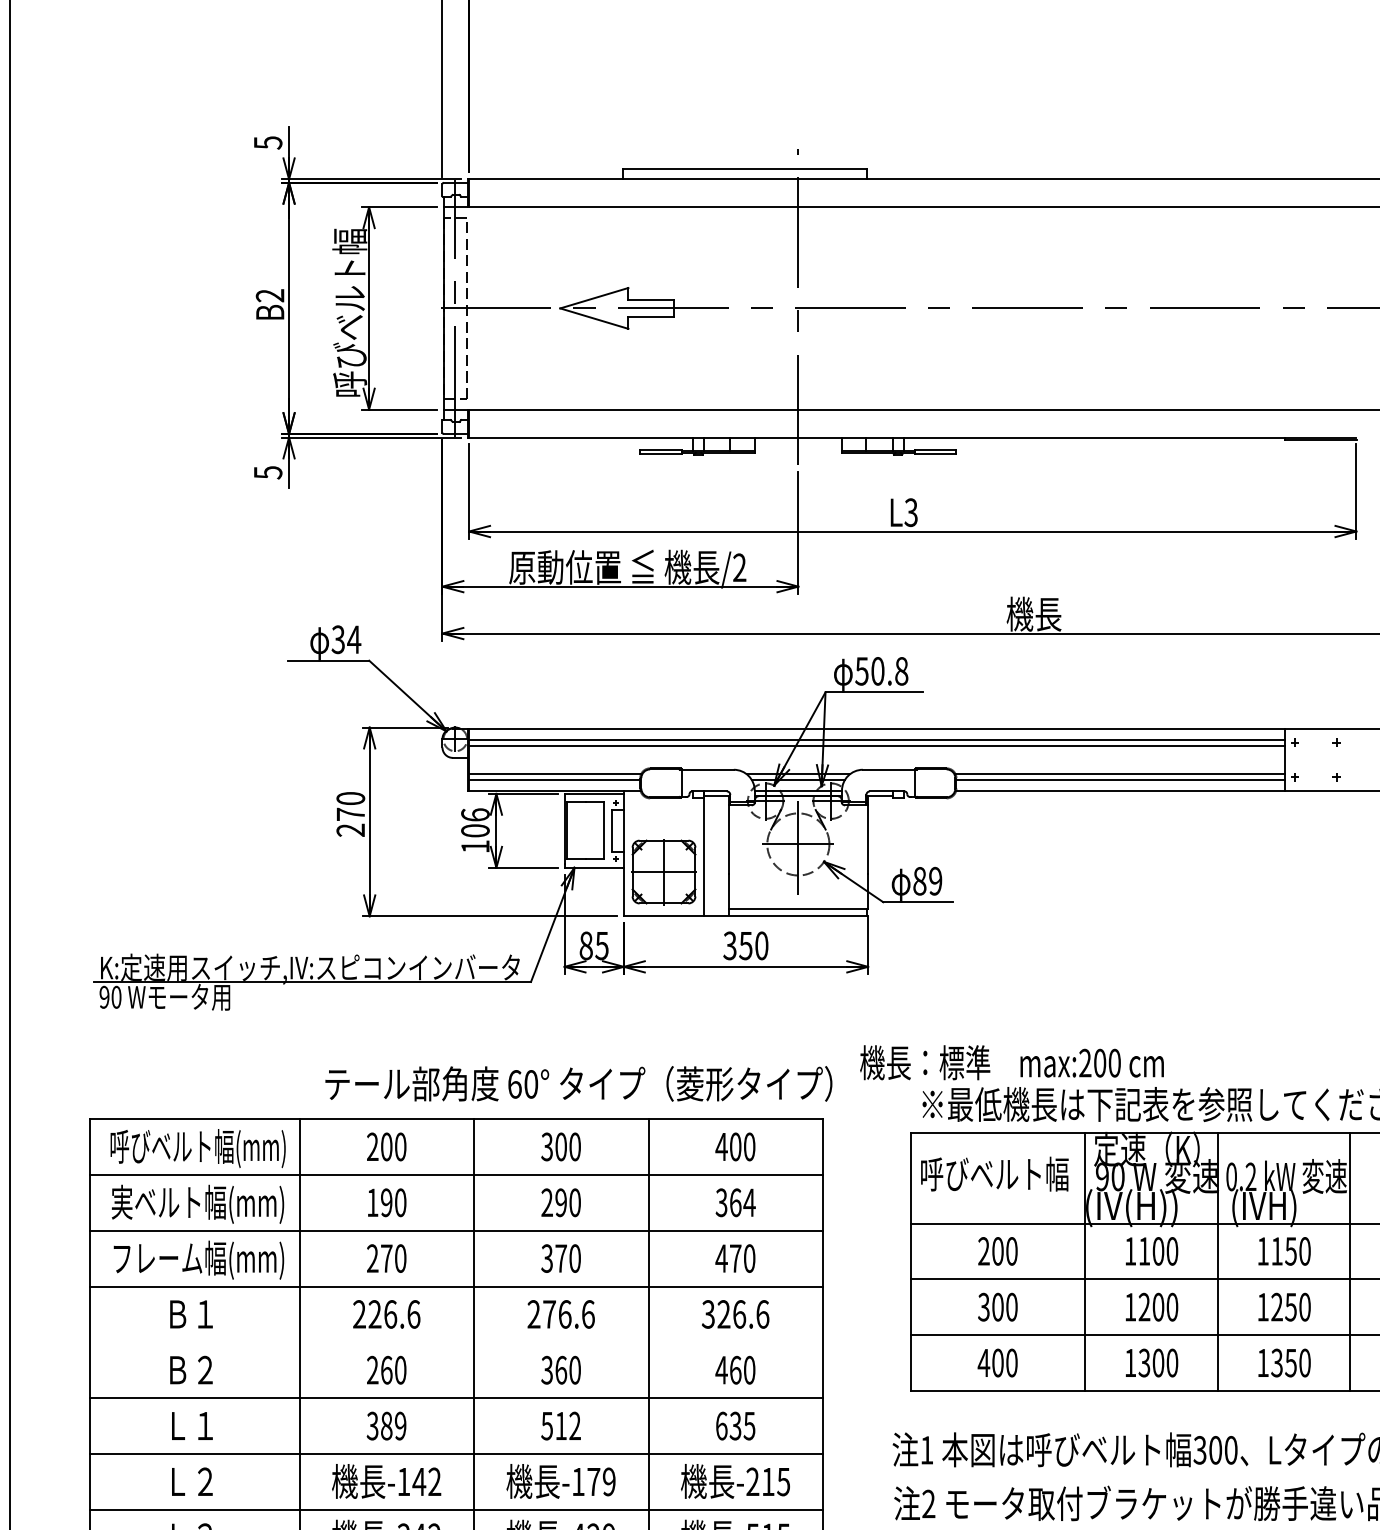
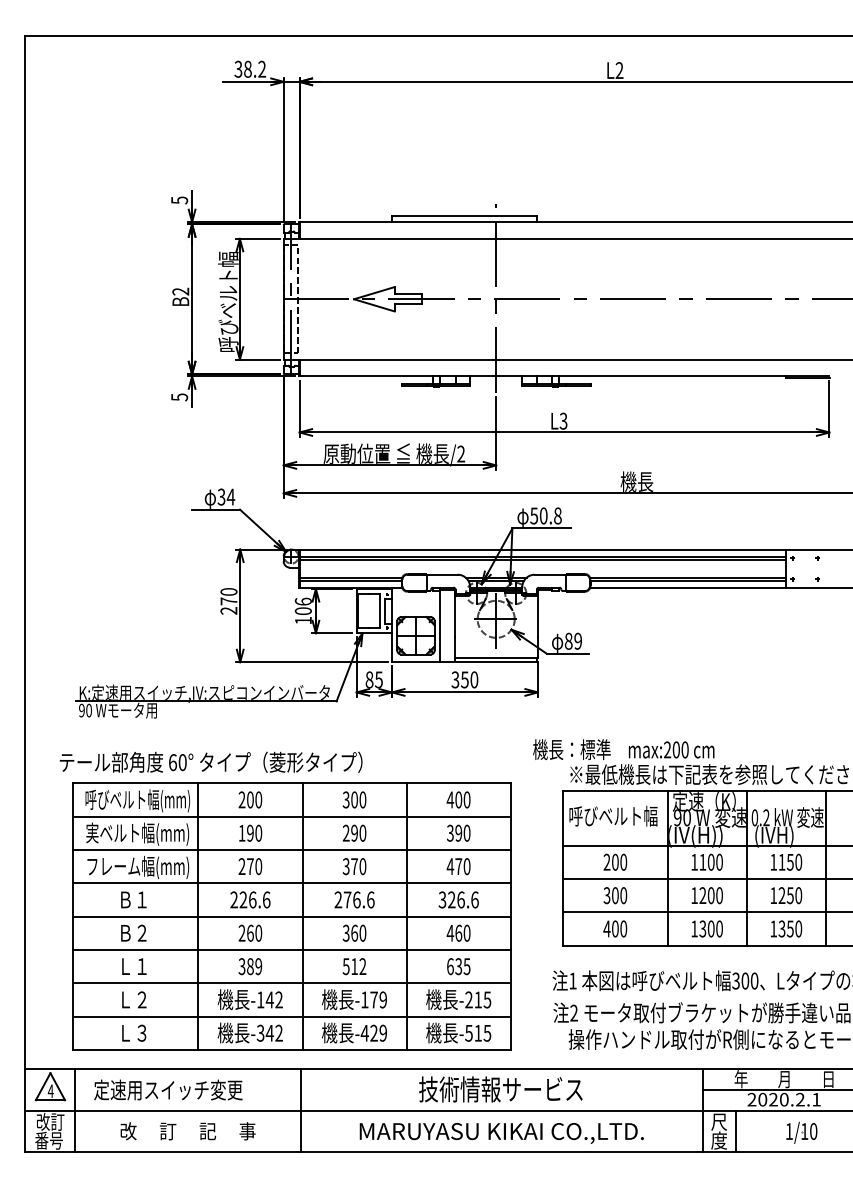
text: (577, 1082) -> (210, 761), moved
text: (741, 1201) -> (462, 832), 364 -> 390
line: (455, 1342) -> (291, 916), added

